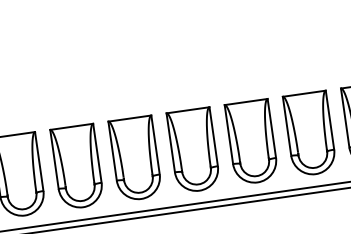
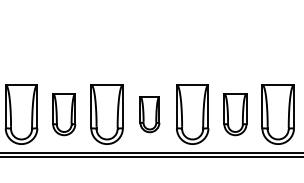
part: (310, 133) -> (235, 114), size x0.7
part: (193, 150) -> (149, 114), size x0.6
part: (76, 167) -> (63, 114), size x0.7

